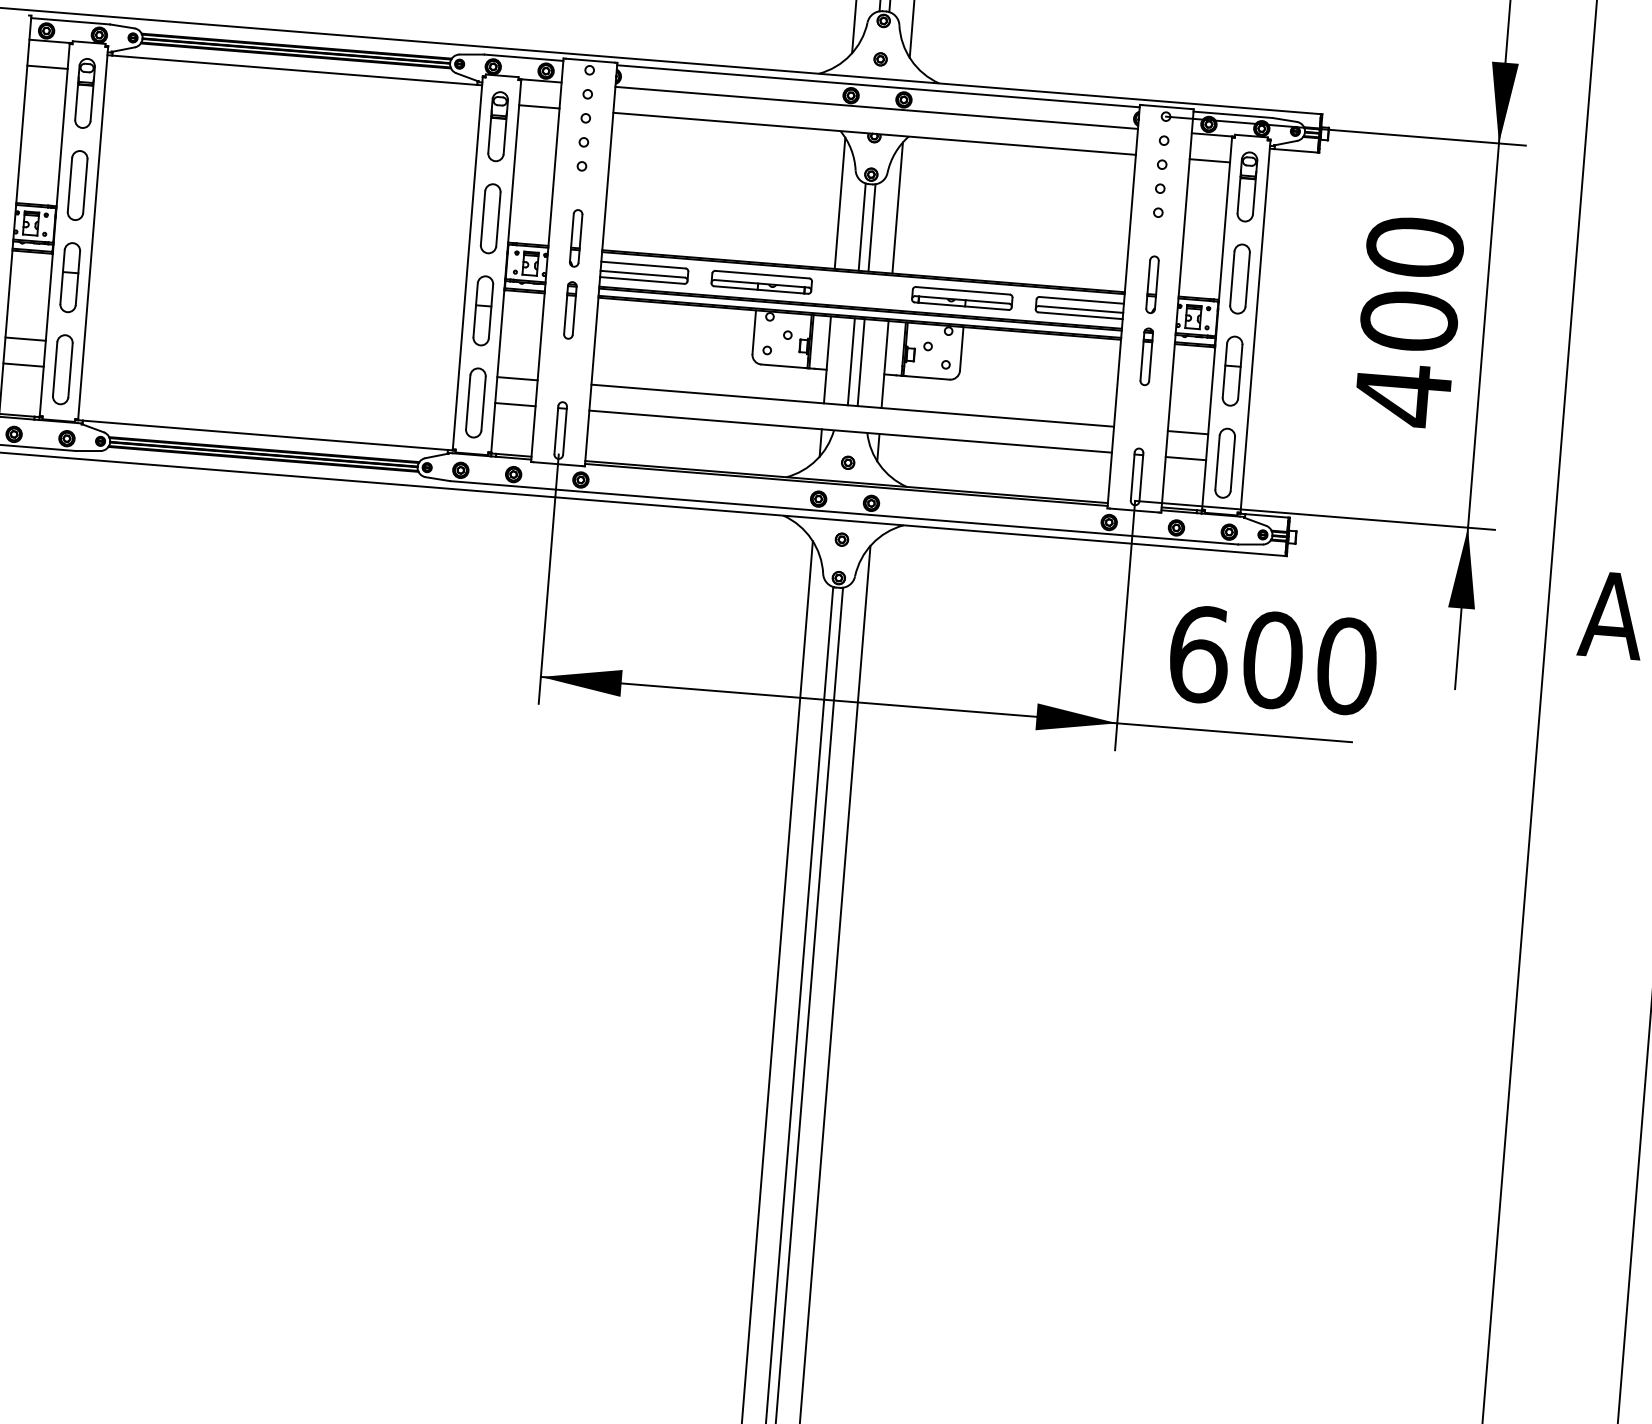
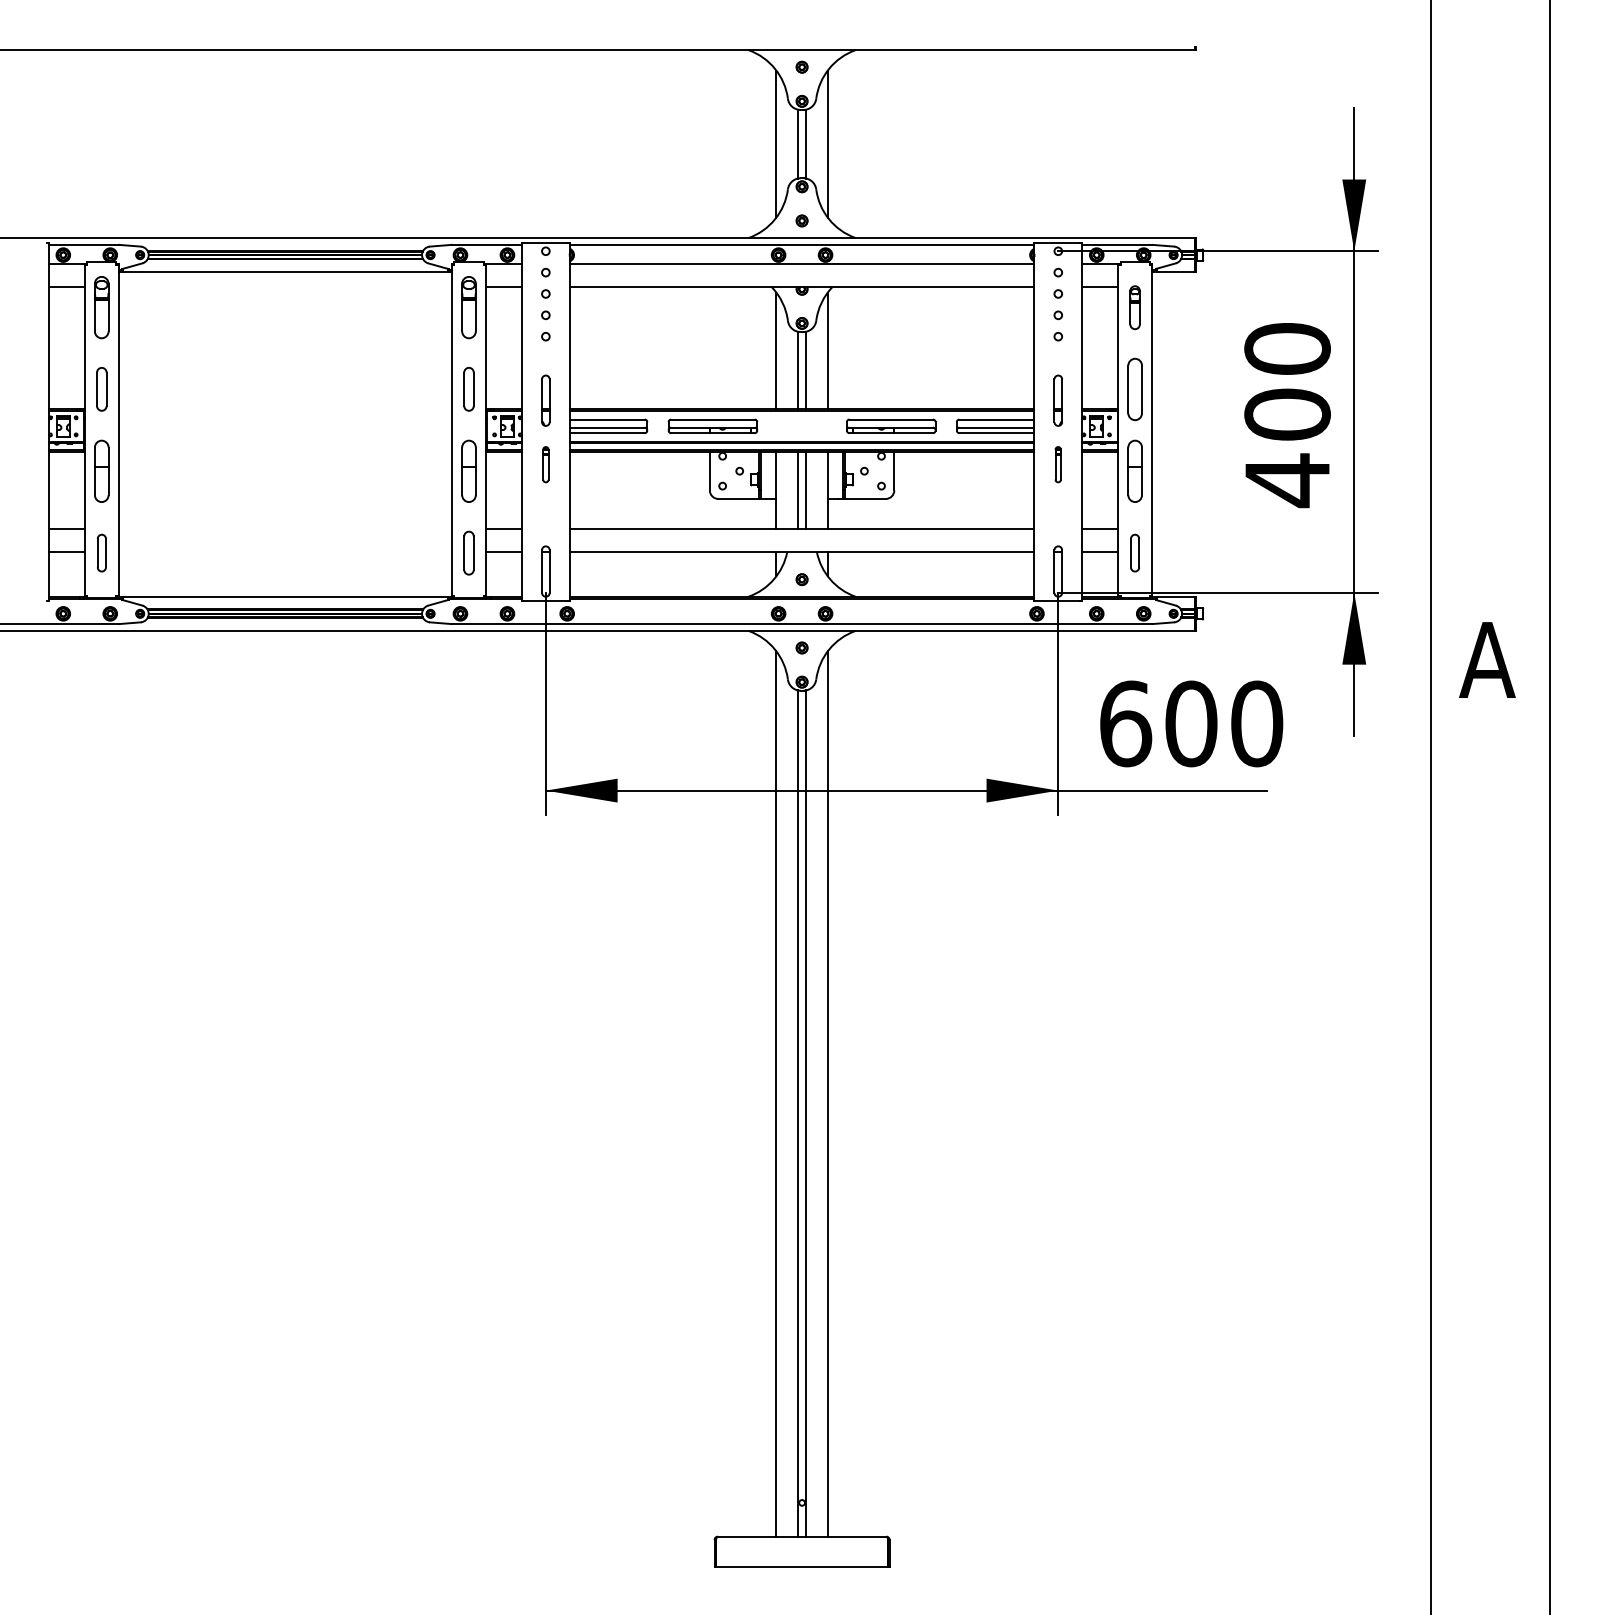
part: (77, 184) -> (101, 388), size x0.7
part: (1246, 186) -> (1134, 307), size x0.7
part: (490, 217) -> (468, 388), size x0.7
part: (569, 310) -> (545, 464), size x0.7
part: (1145, 356) -> (1057, 464), size x0.7
part: (62, 368) -> (101, 552), size x0.6
part: (475, 402) -> (468, 552), size x0.7
part: (1224, 462) -> (1134, 552), size x0.6

